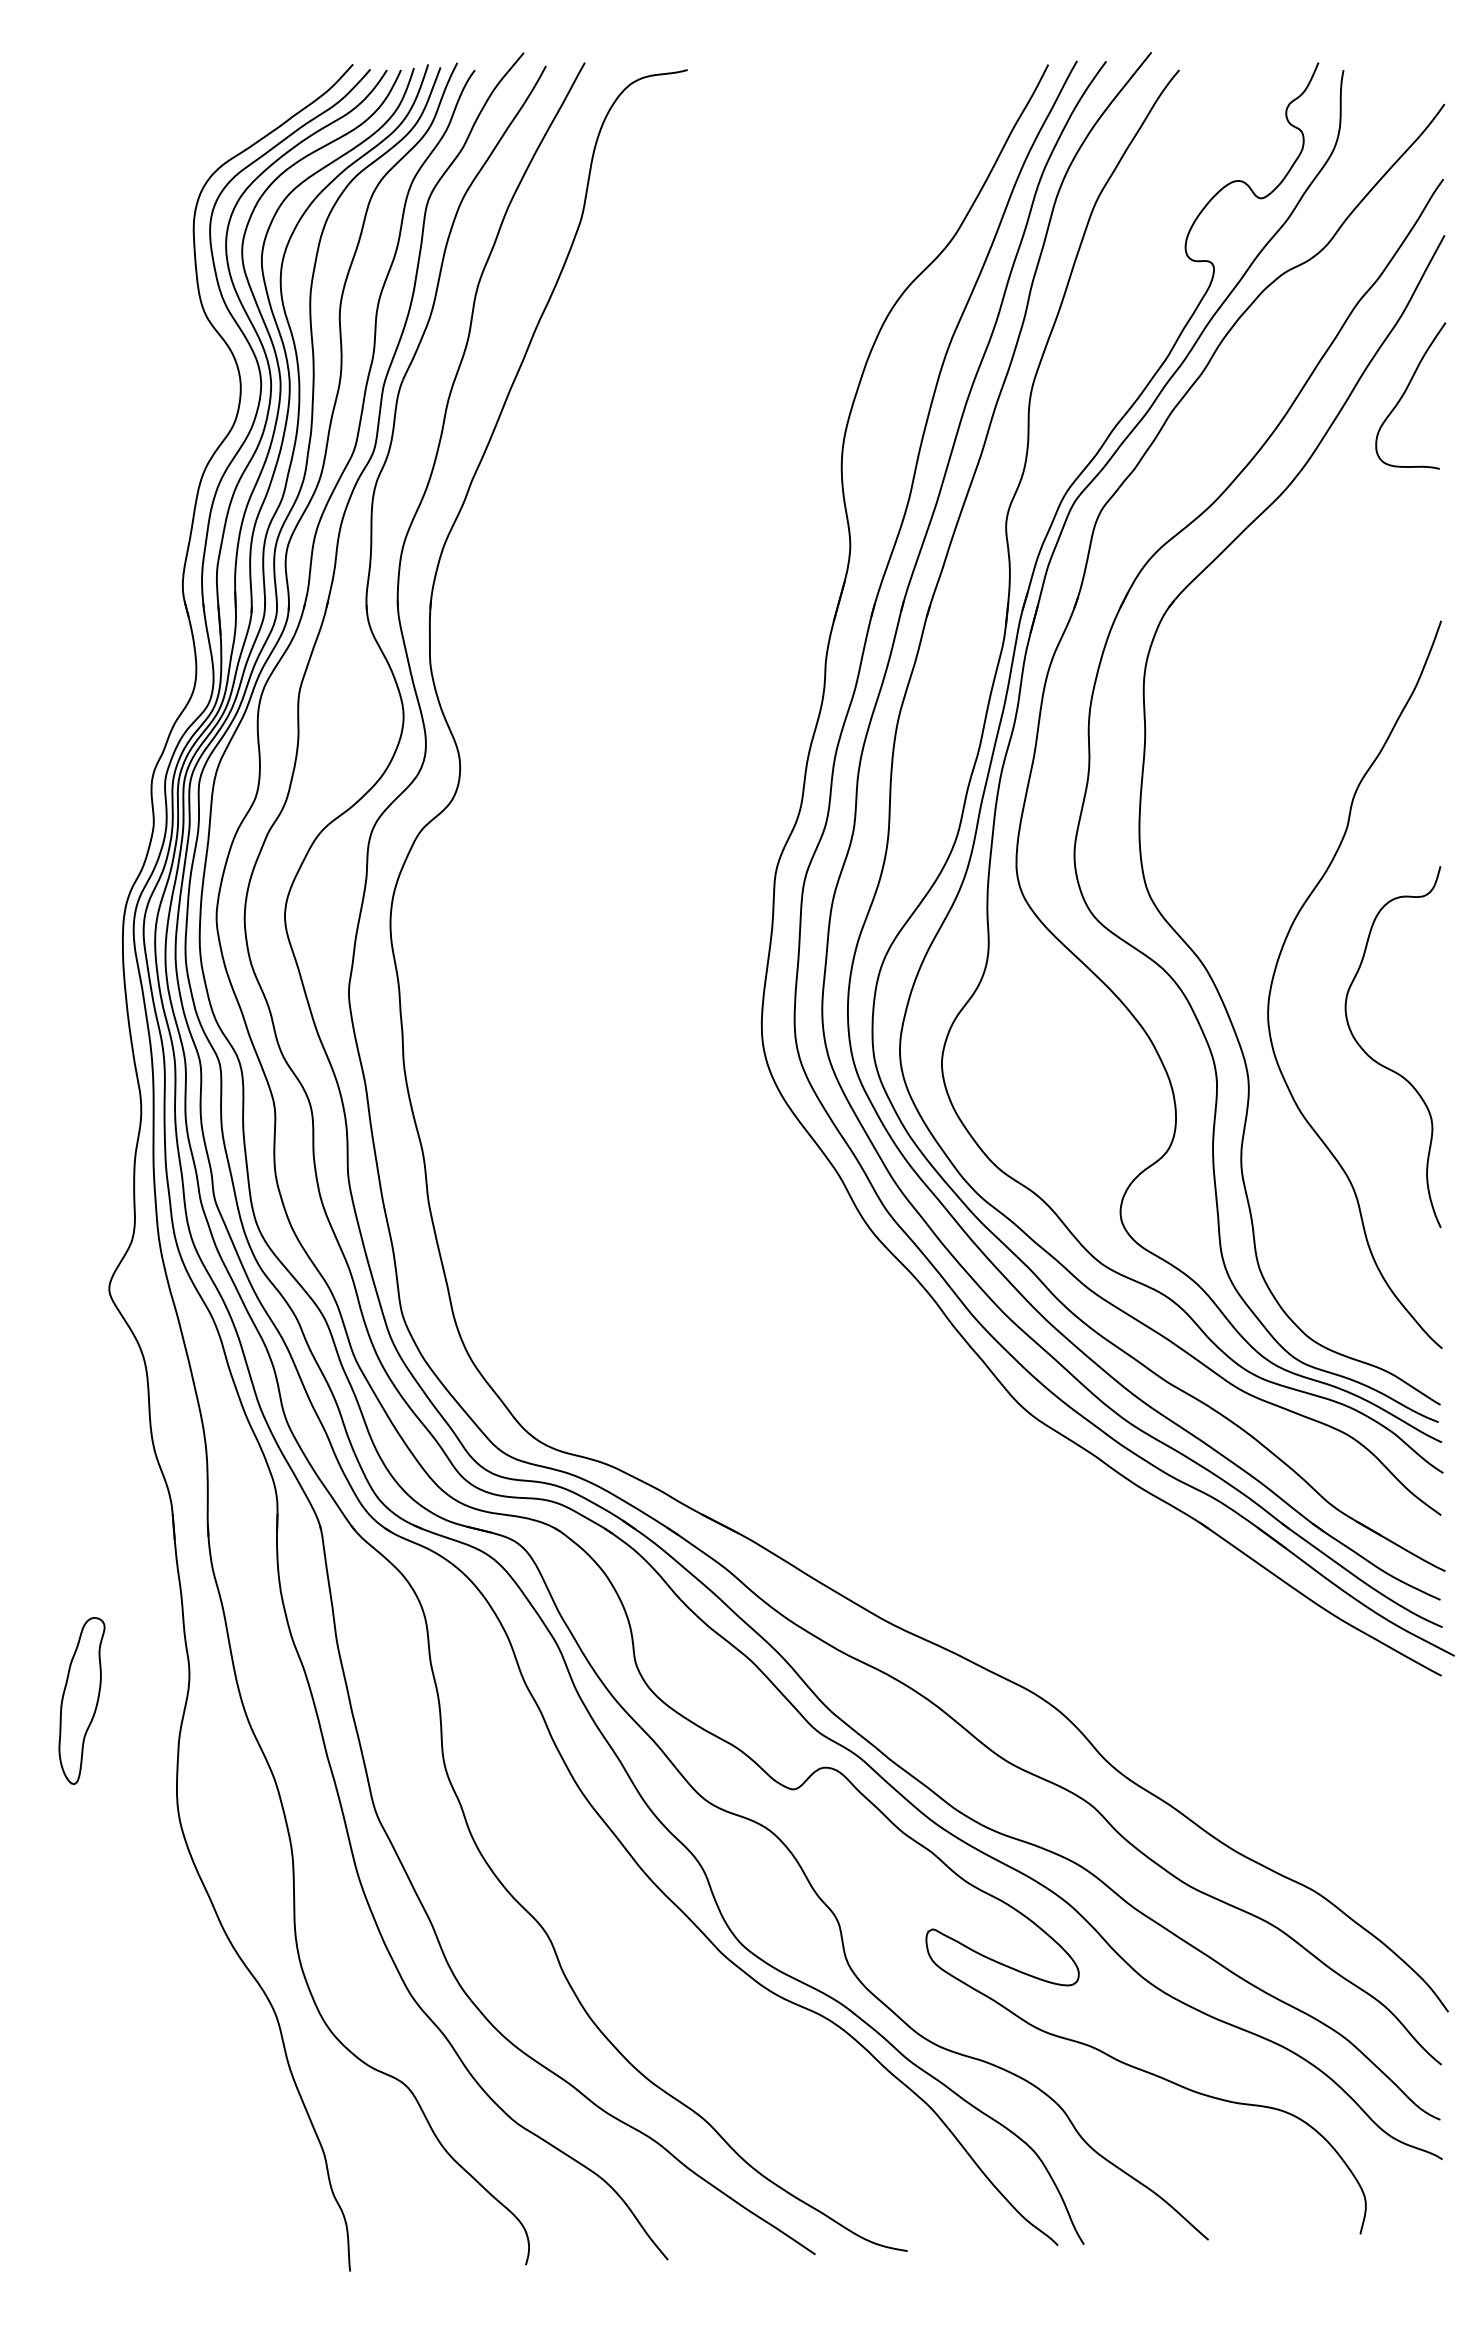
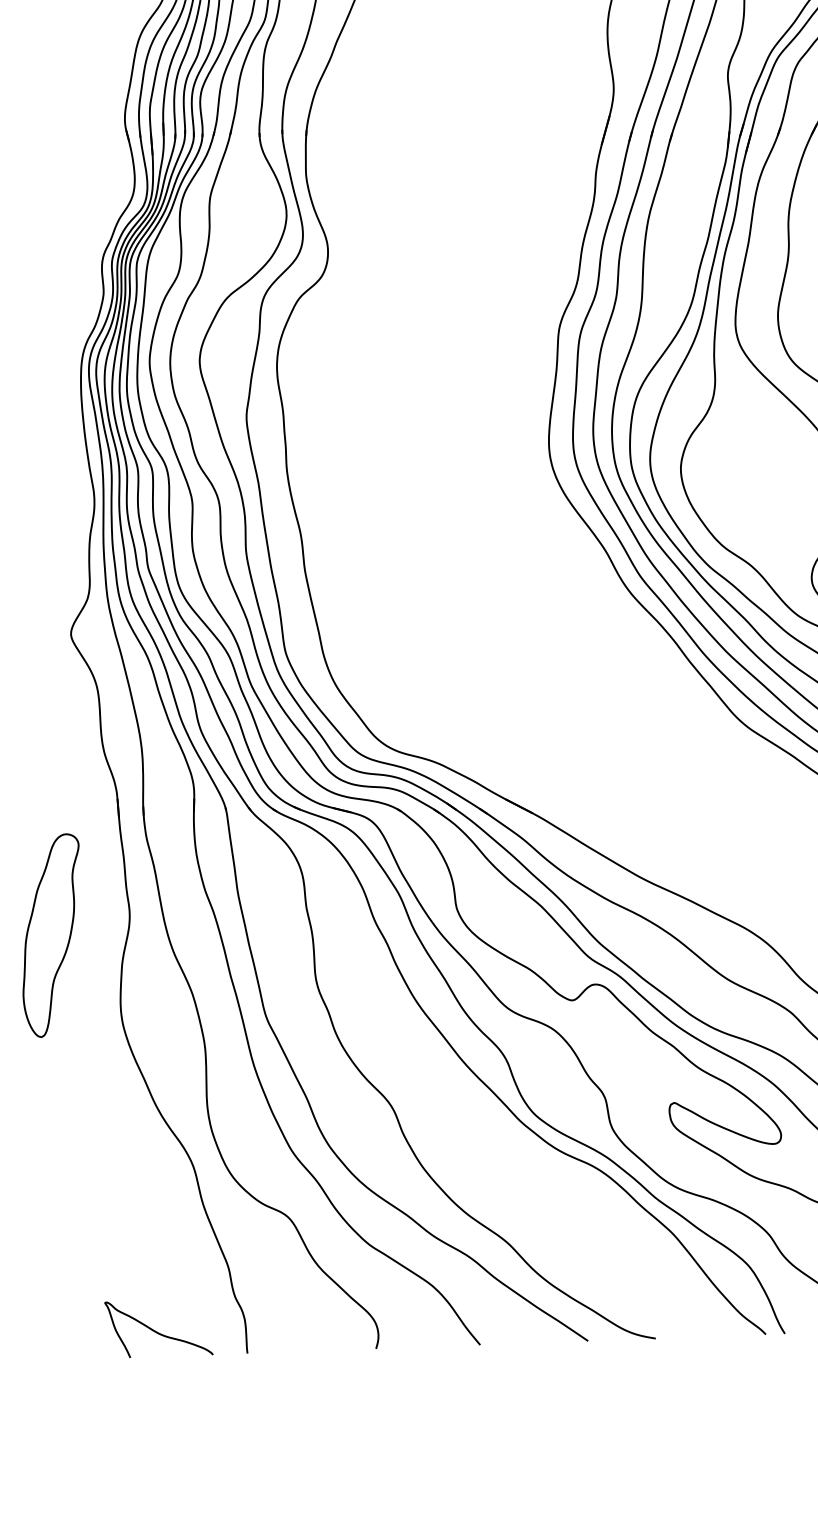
part: (81, 1700) -> (50, 935), size x1.67
curve: (226, 2241) -> (156, 1331), added

